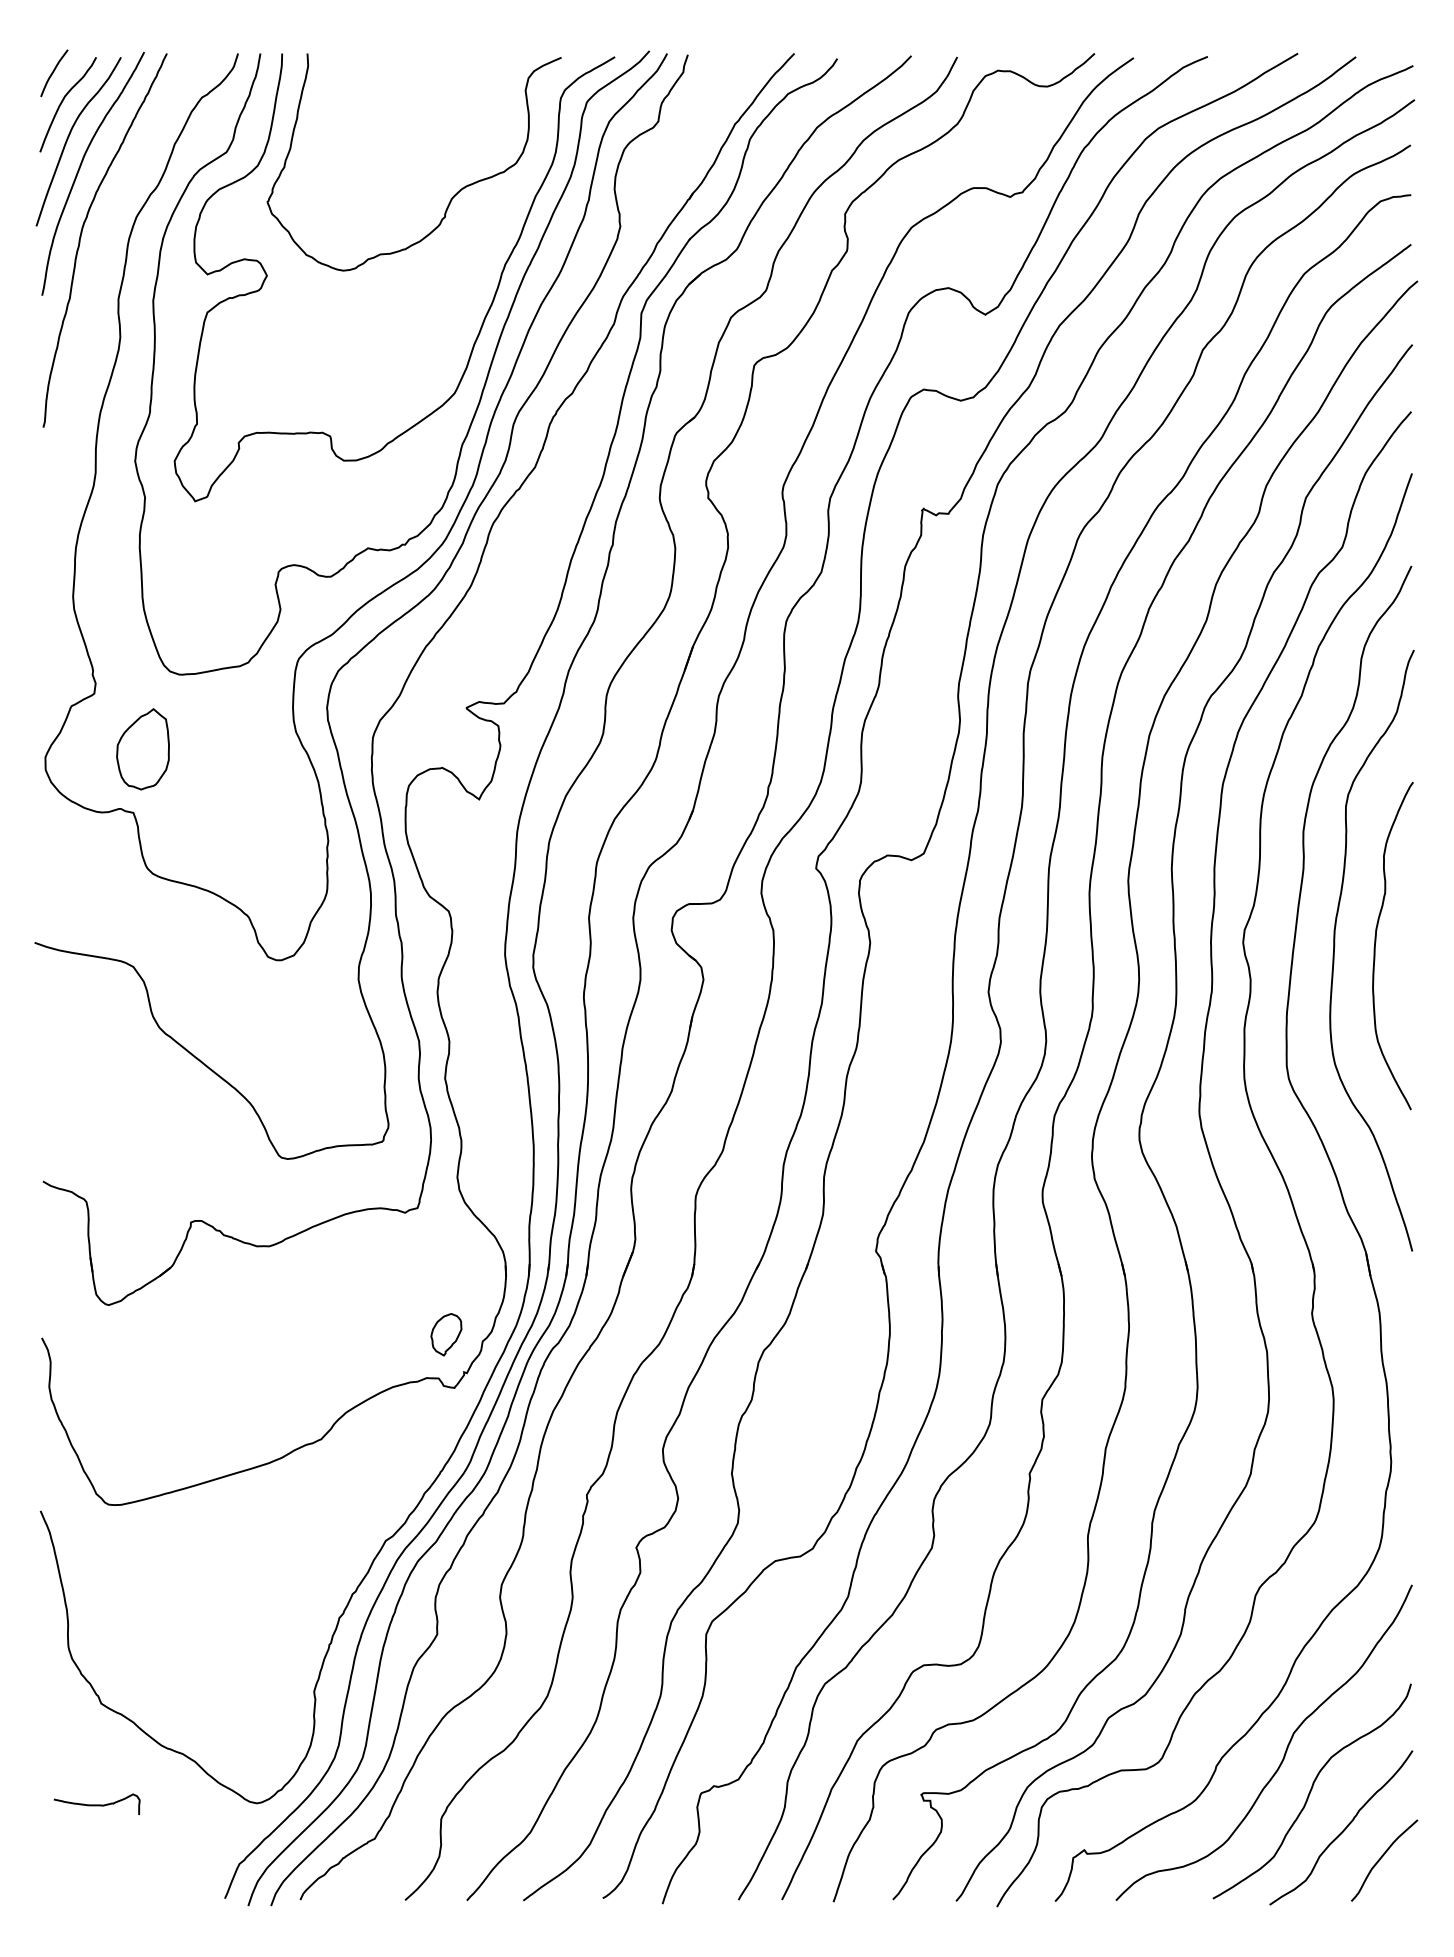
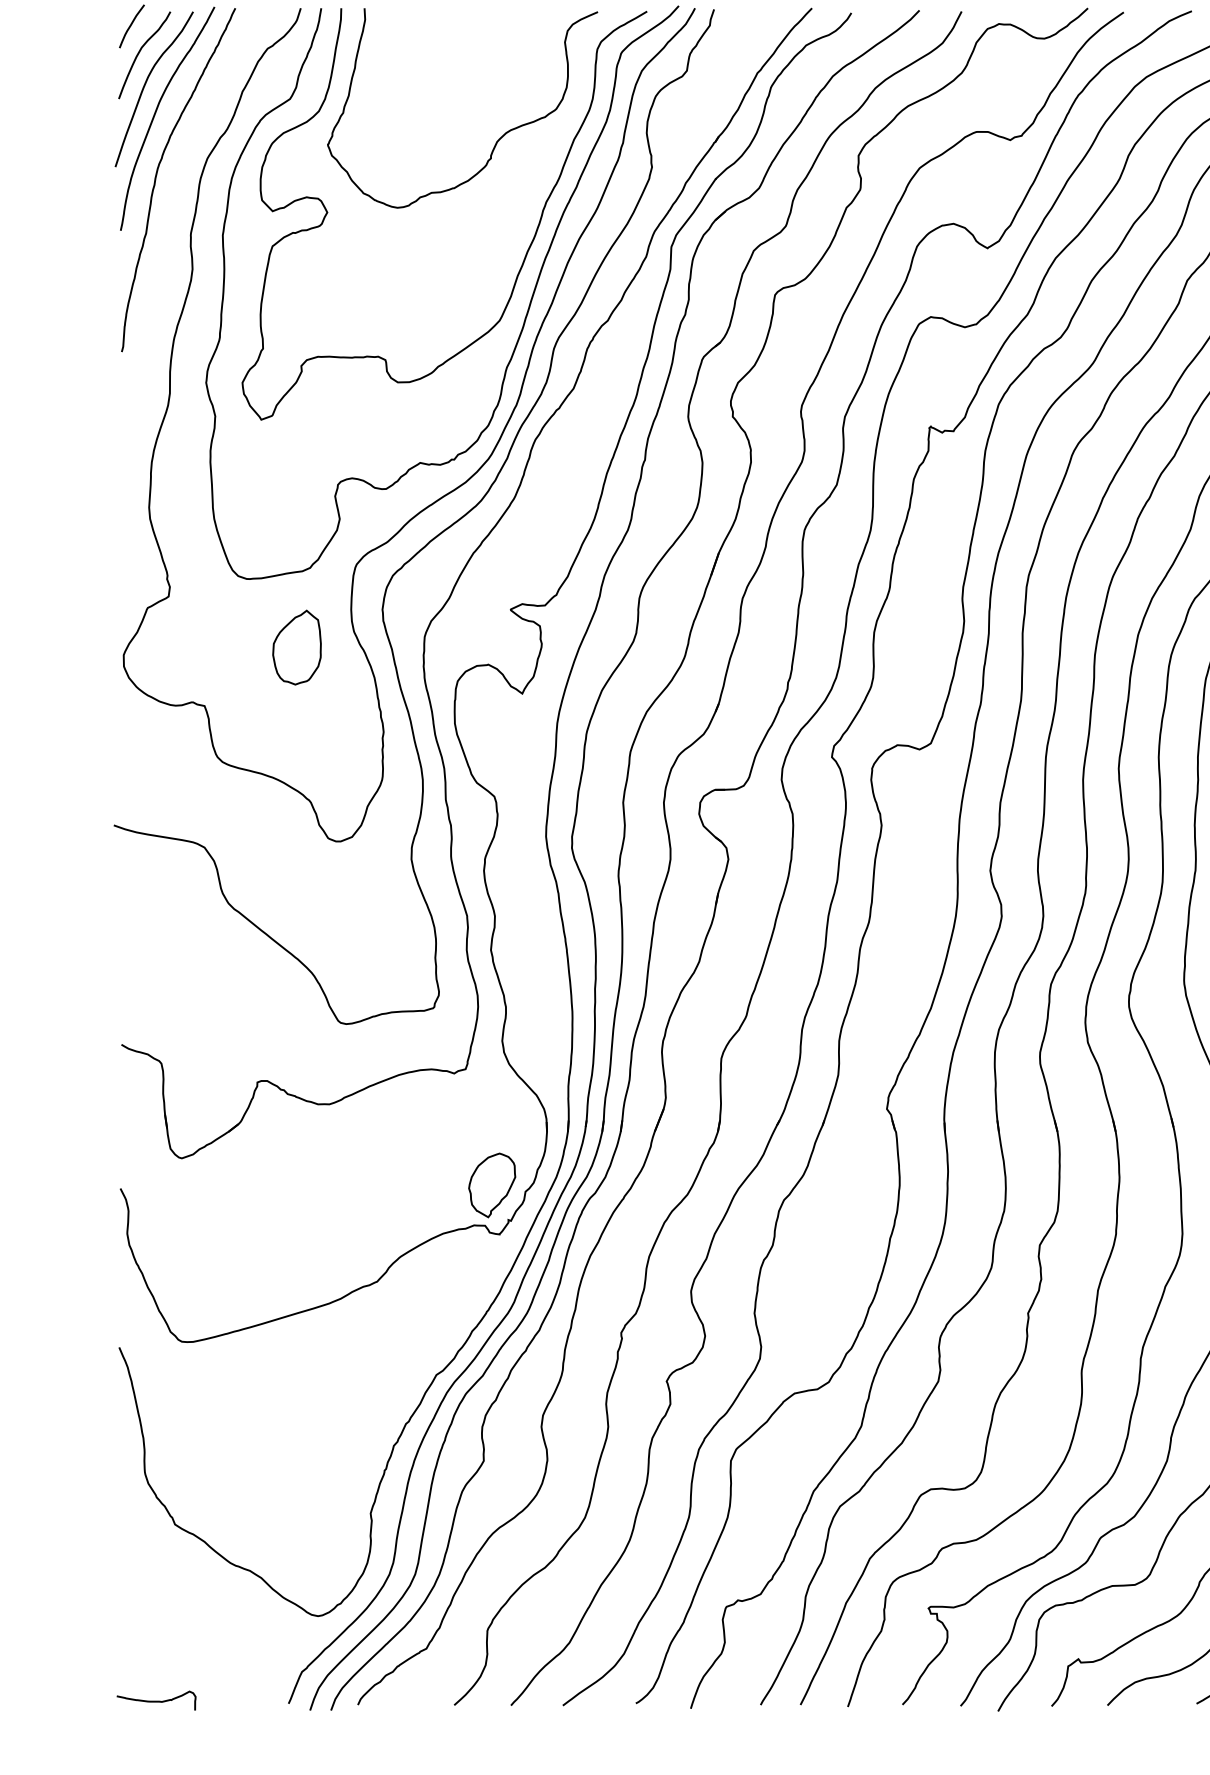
part: (142, 749) -> (296, 647), moved
part: (446, 1334) -> (492, 1185), size x1.67
curve: (96, 1804) -> (155, 1700), moved

